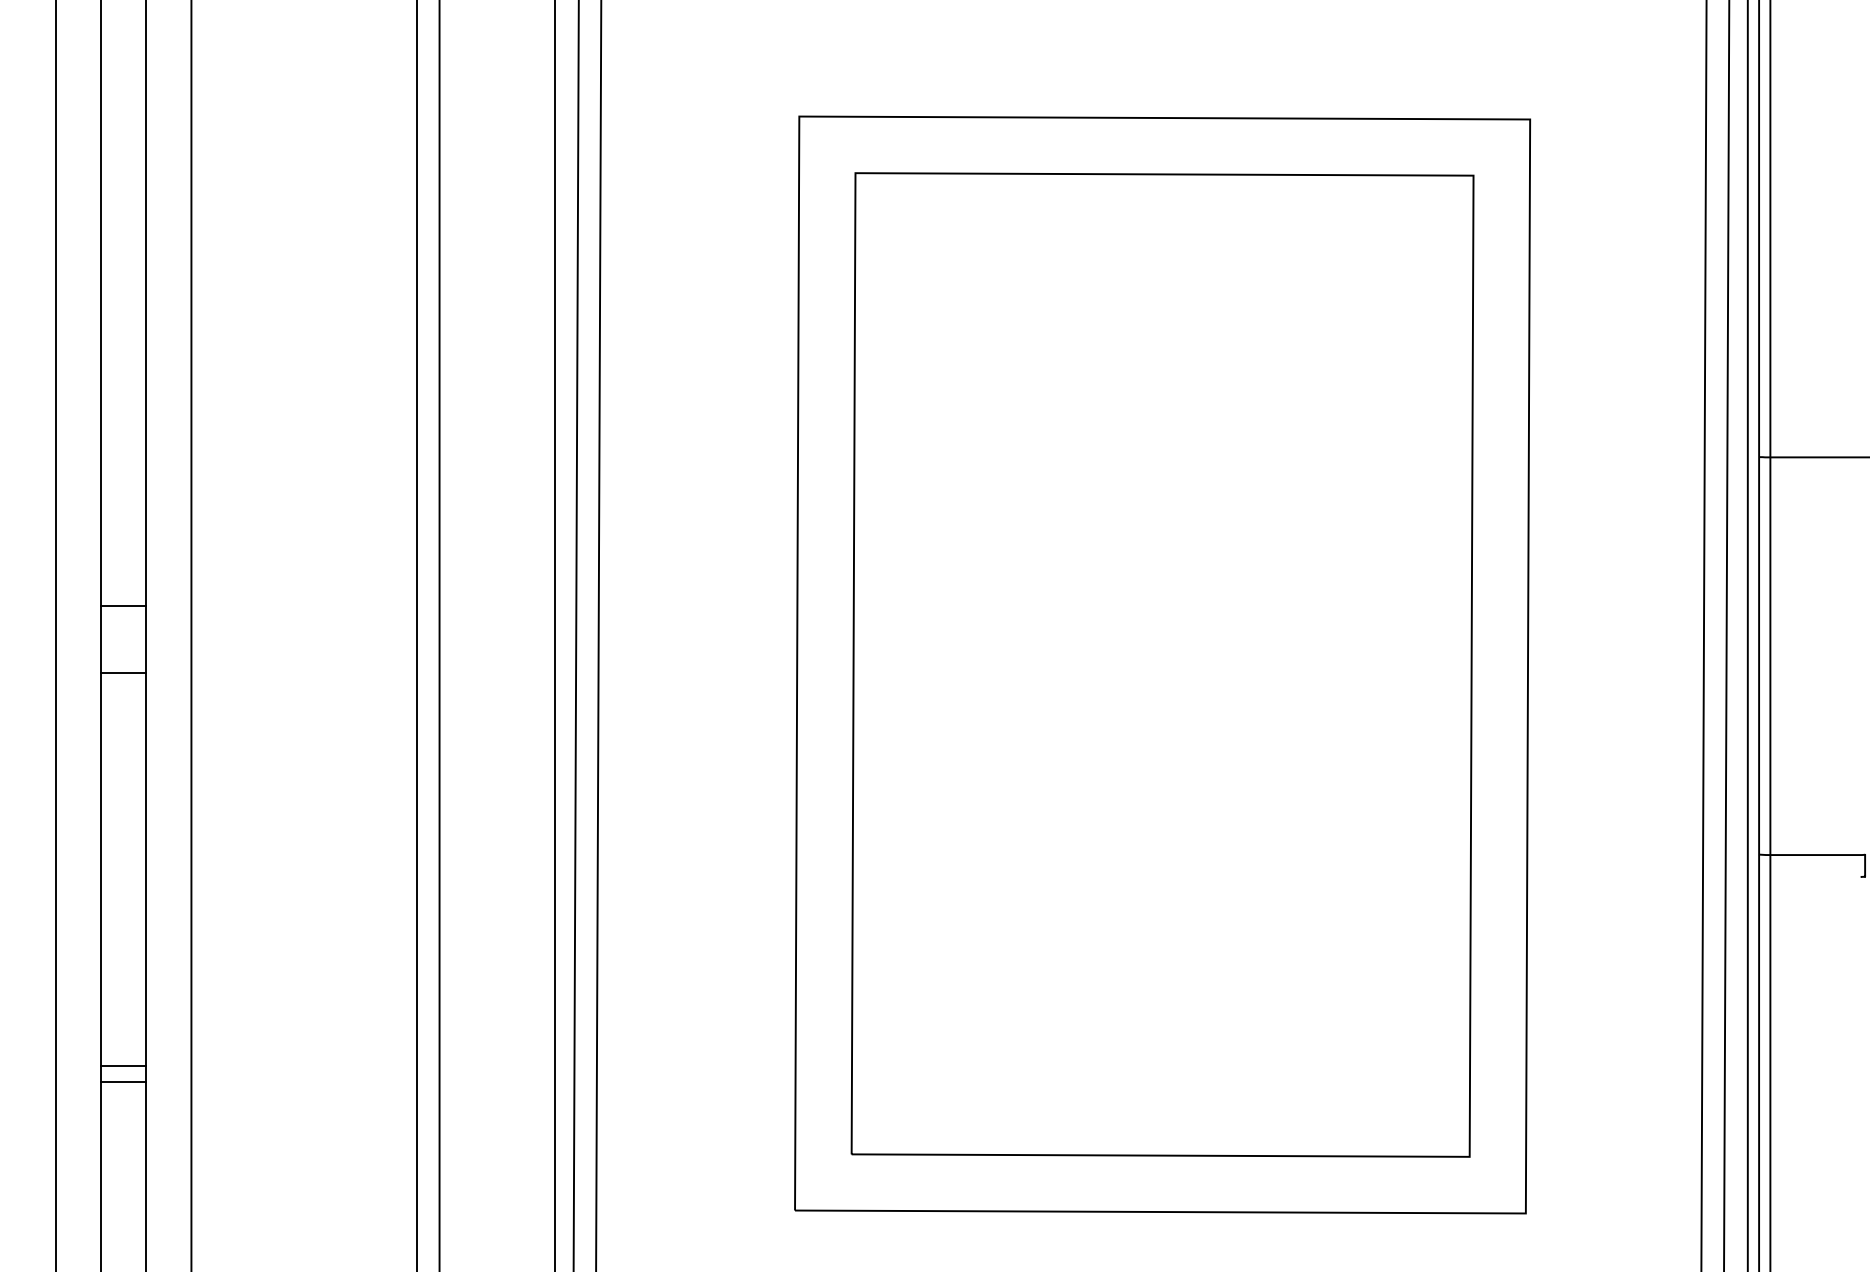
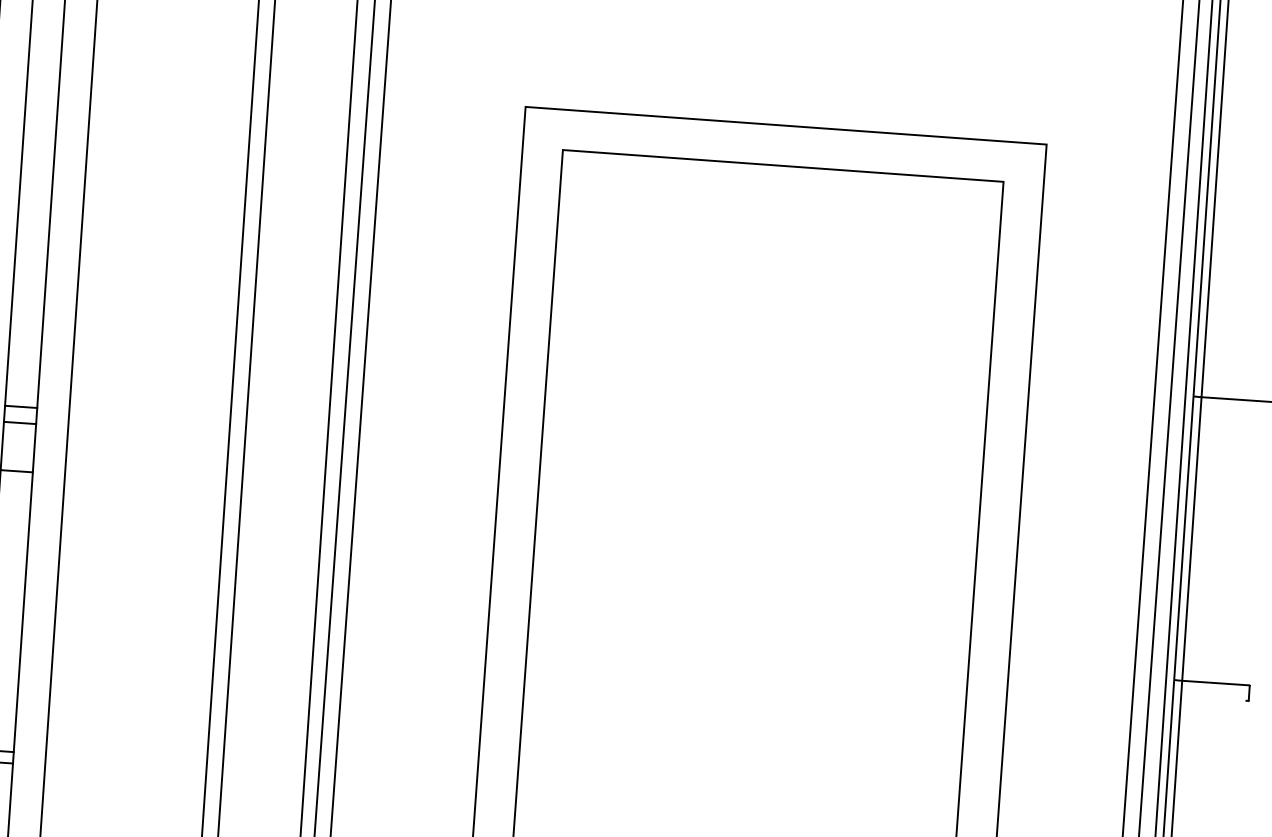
line: (123, 583) -> (20, 407), added

